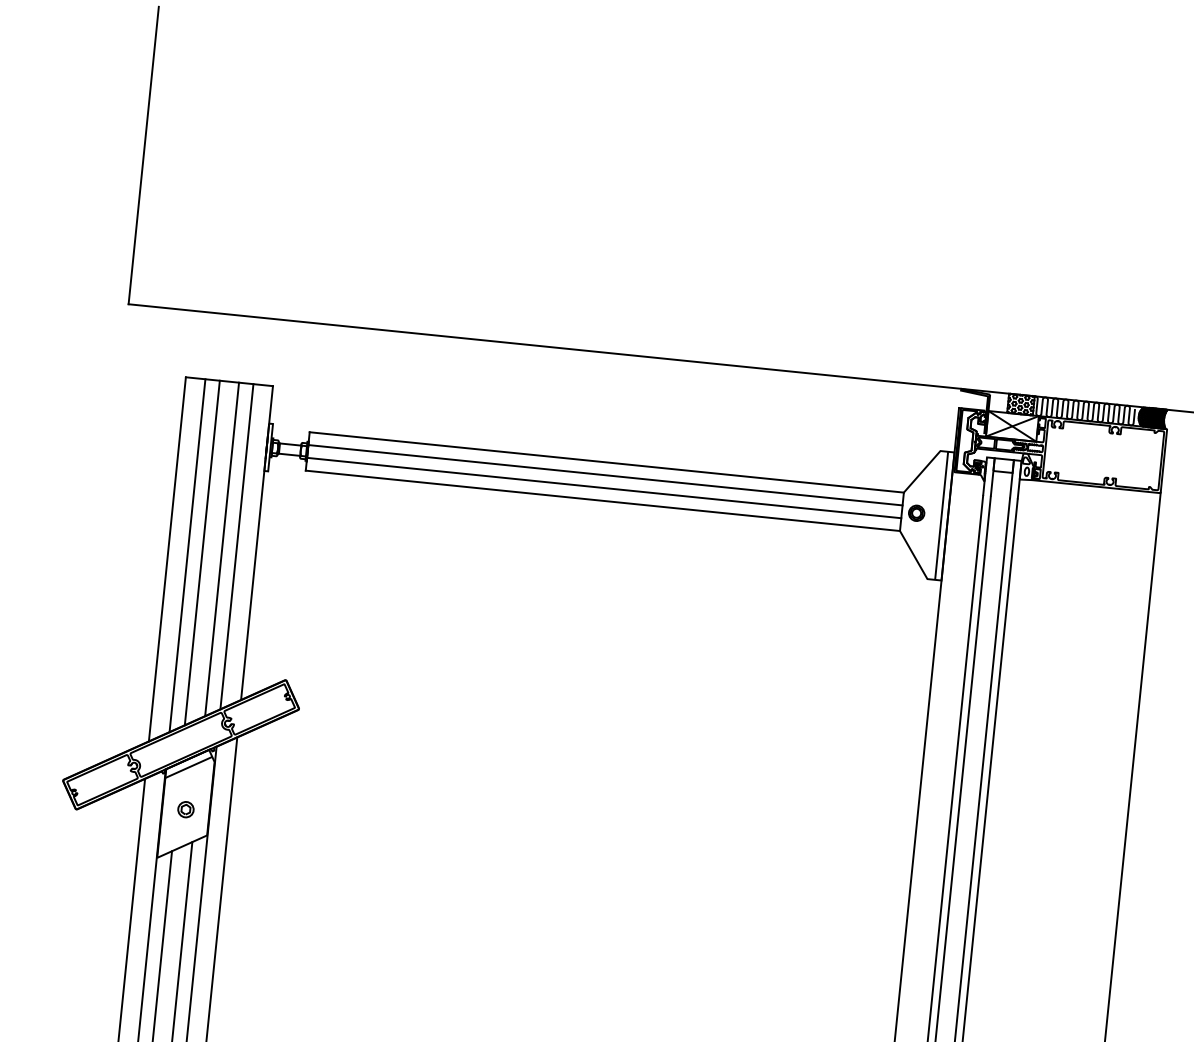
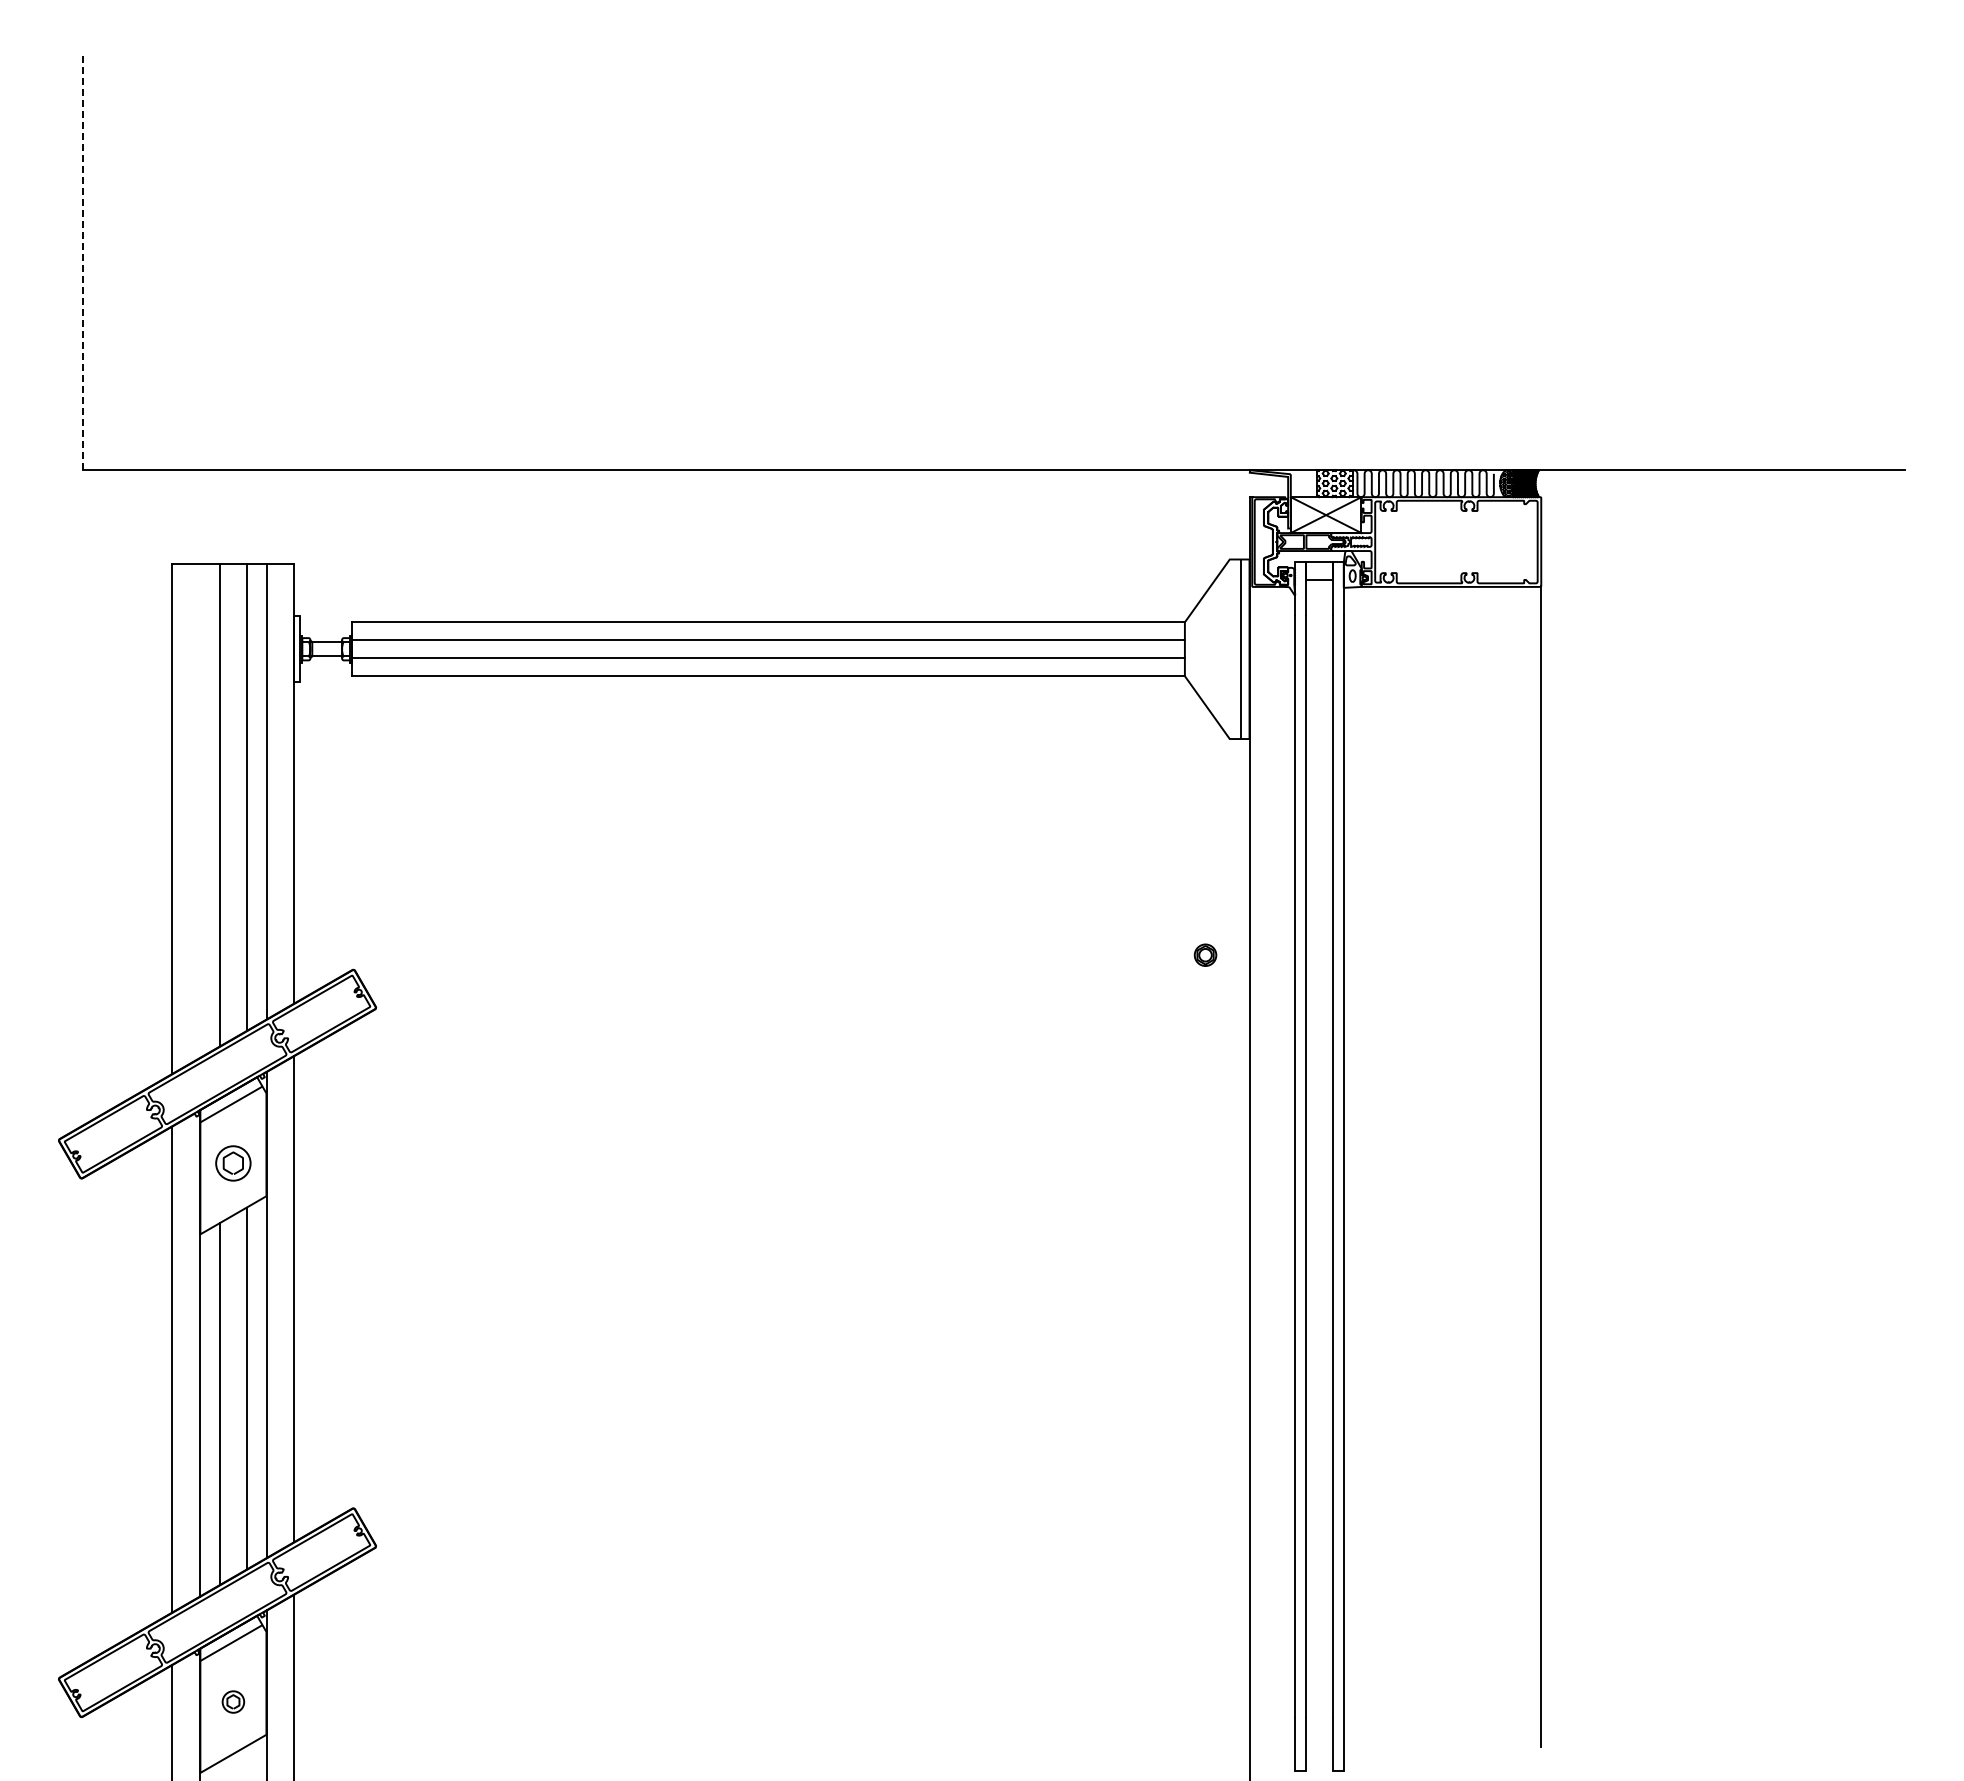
line: (143, 155) -> (82, 261), solid -> dashed
part: (916, 512) -> (1205, 954), moved
line: (187, 555) -> (199, 810), removed
part: (186, 809) -> (233, 1163), size x1.6

